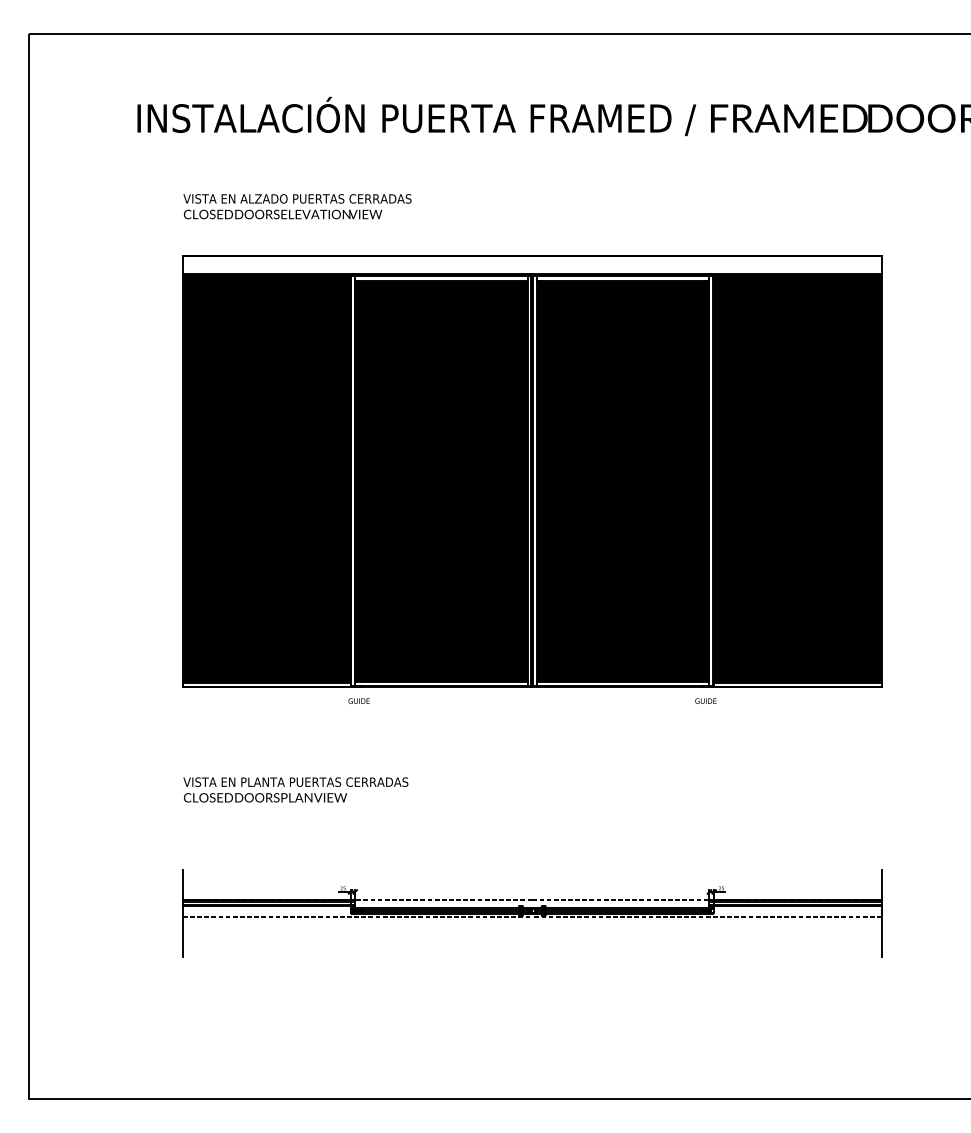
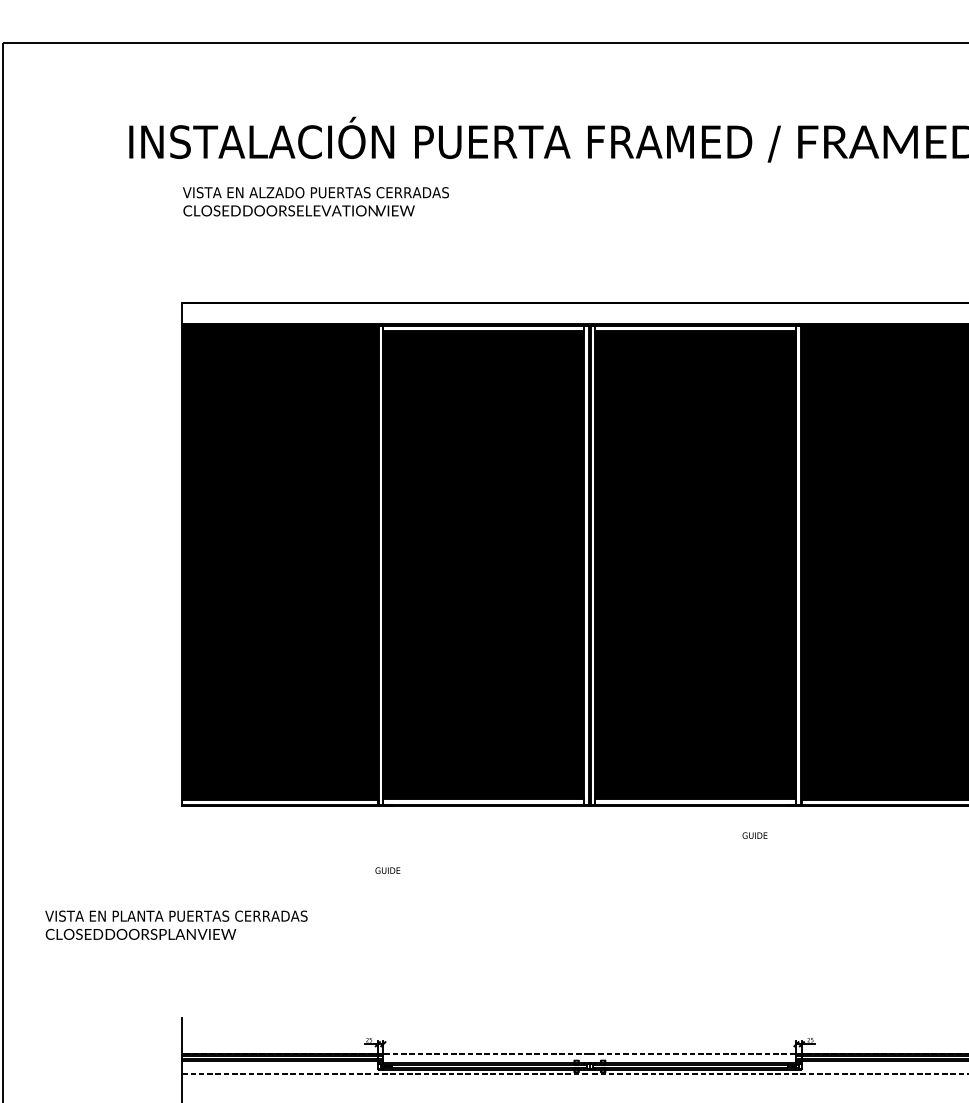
text: (297, 206) -> (315, 201), moved
text: (358, 700) -> (387, 869), moved
text: (705, 700) -> (754, 834), moved
text: (295, 789) -> (175, 924), moved

